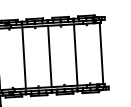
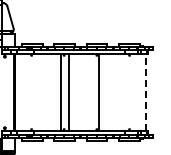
line: (101, 53) -> (145, 92), solid -> dashed
line: (75, 55) -> (99, 92), moved
line: (49, 56) -> (60, 92), moved
line: (24, 57) -> (69, 92), moved

